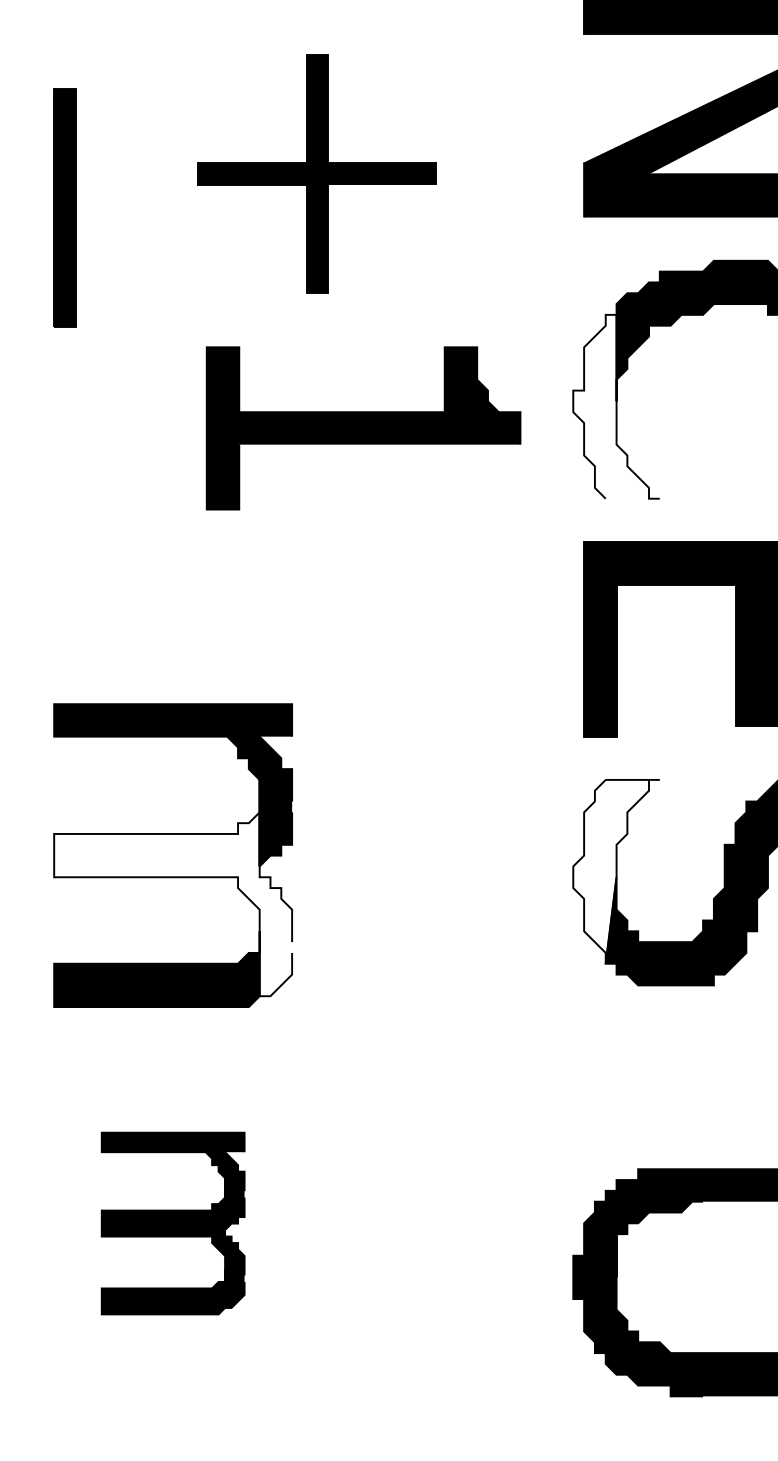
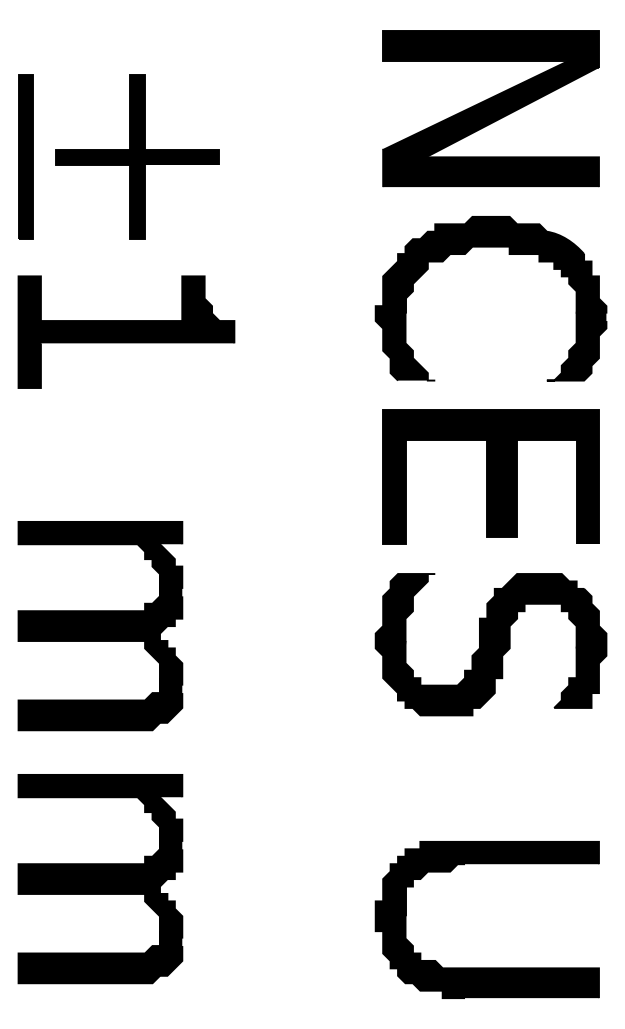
part: (317, 173) -> (137, 156), moved
part: (64, 206) -> (25, 156), moved
fill: (616, 407) -> (405, 317), added
part: (363, 427) -> (126, 331), moved
fill: (616, 872) -> (405, 637), added
fill: (173, 904) -> (100, 659), added
part: (173, 1223) -> (100, 879), size x1.67

